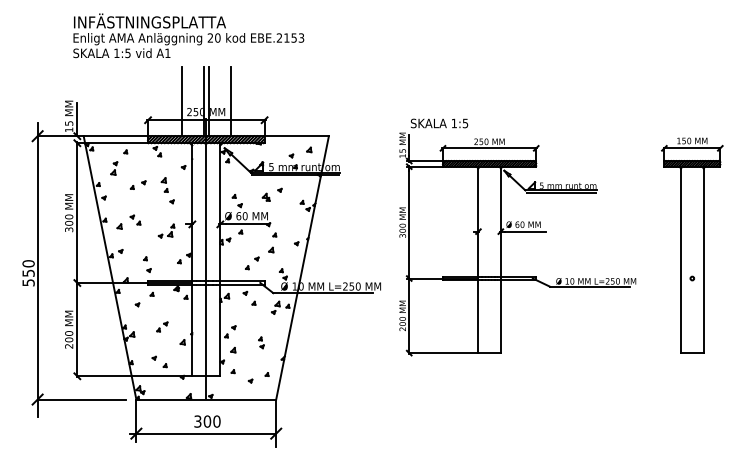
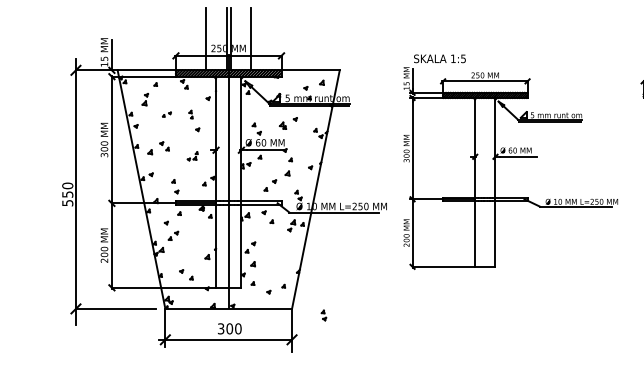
part: (137, 184) -> (166, 114), size x0.6
part: (164, 184) -> (190, 114), size x0.6
part: (166, 230) -> (192, 155), size x0.7
part: (162, 326) -> (173, 235), moved
part: (261, 342) -> (324, 315), moved

